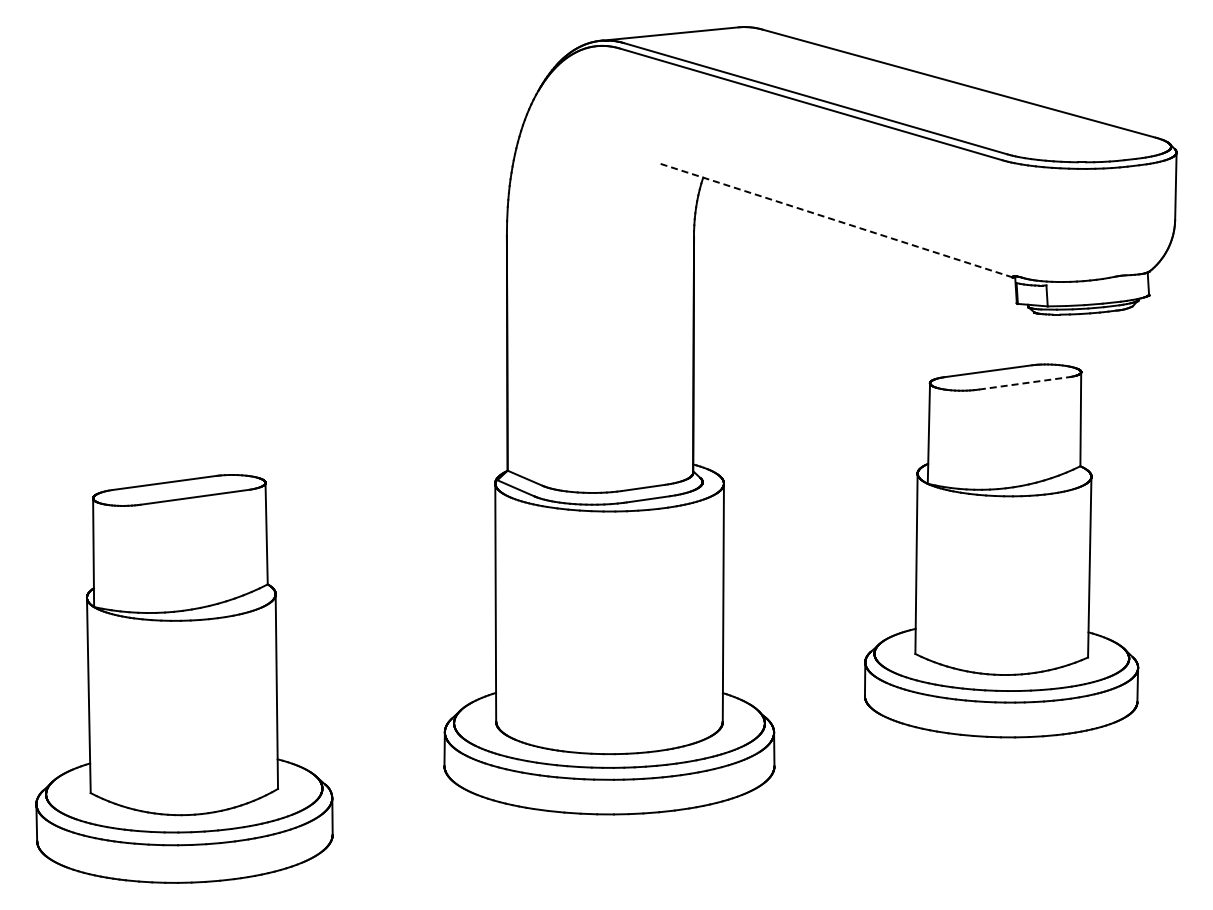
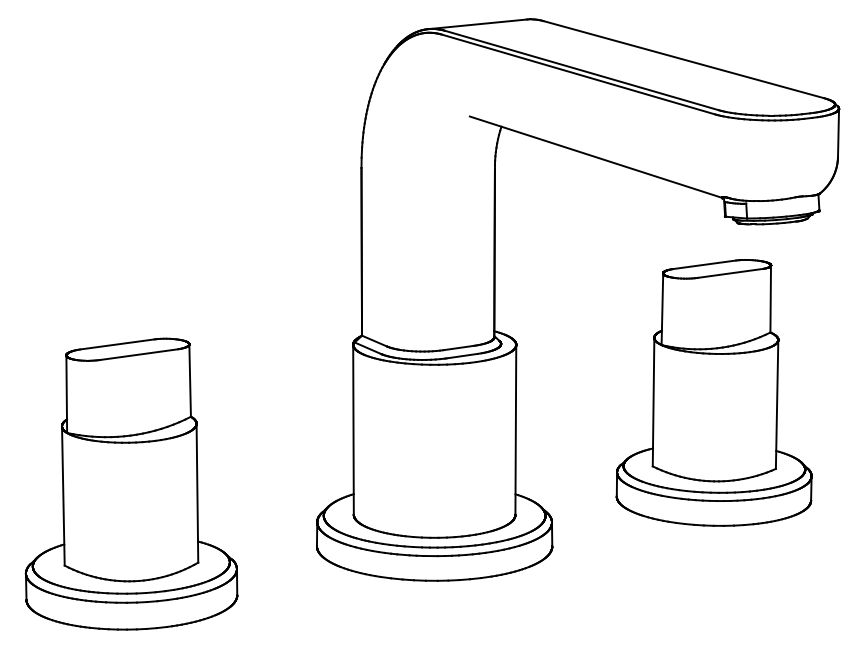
line: (835, 220) -> (595, 157), dashed -> solid
line: (1025, 383) -> (731, 273), dashed -> solid

